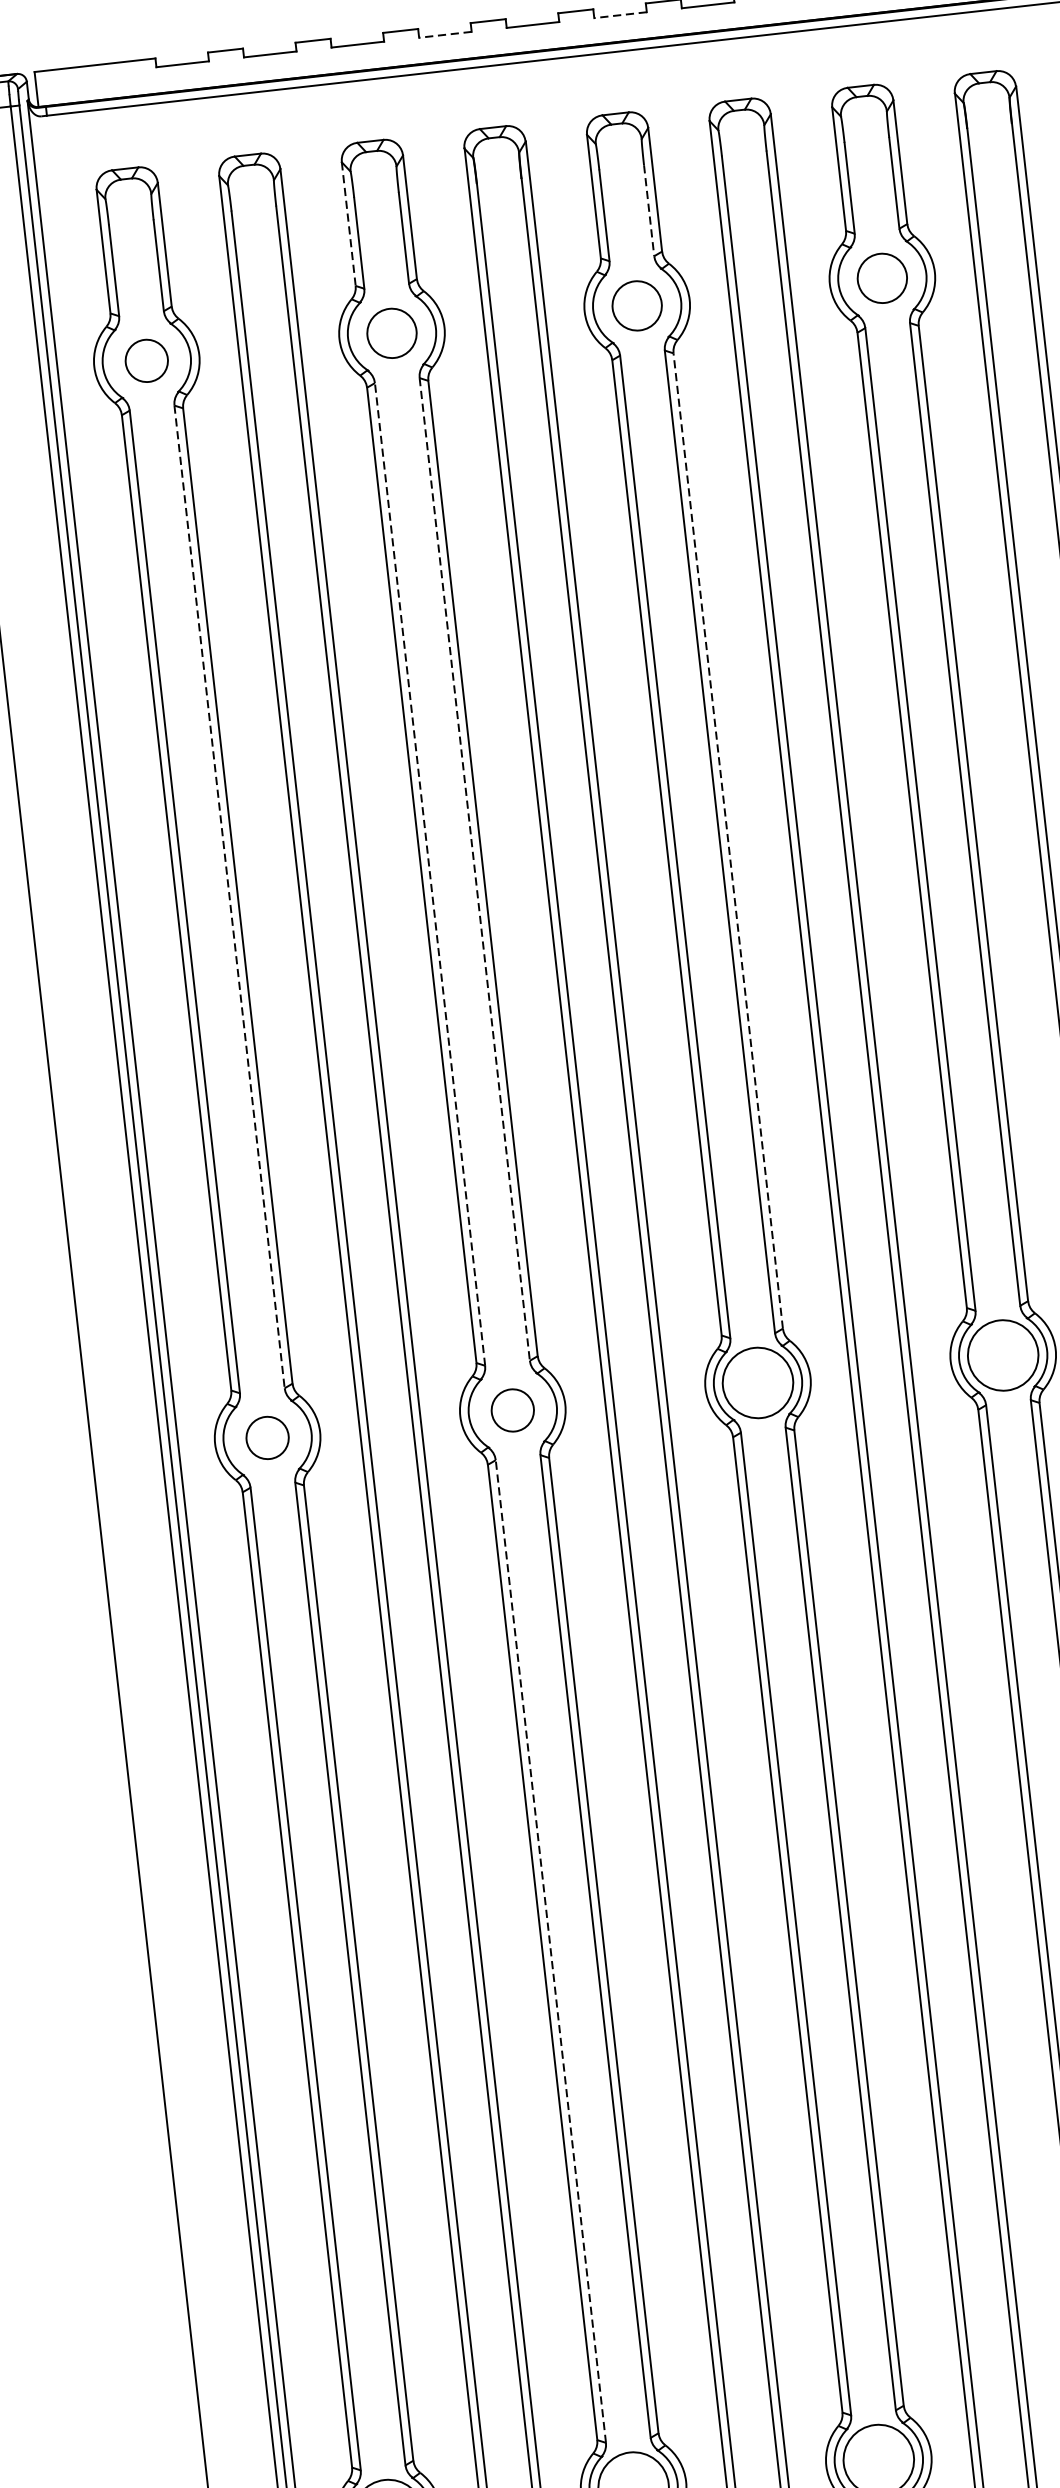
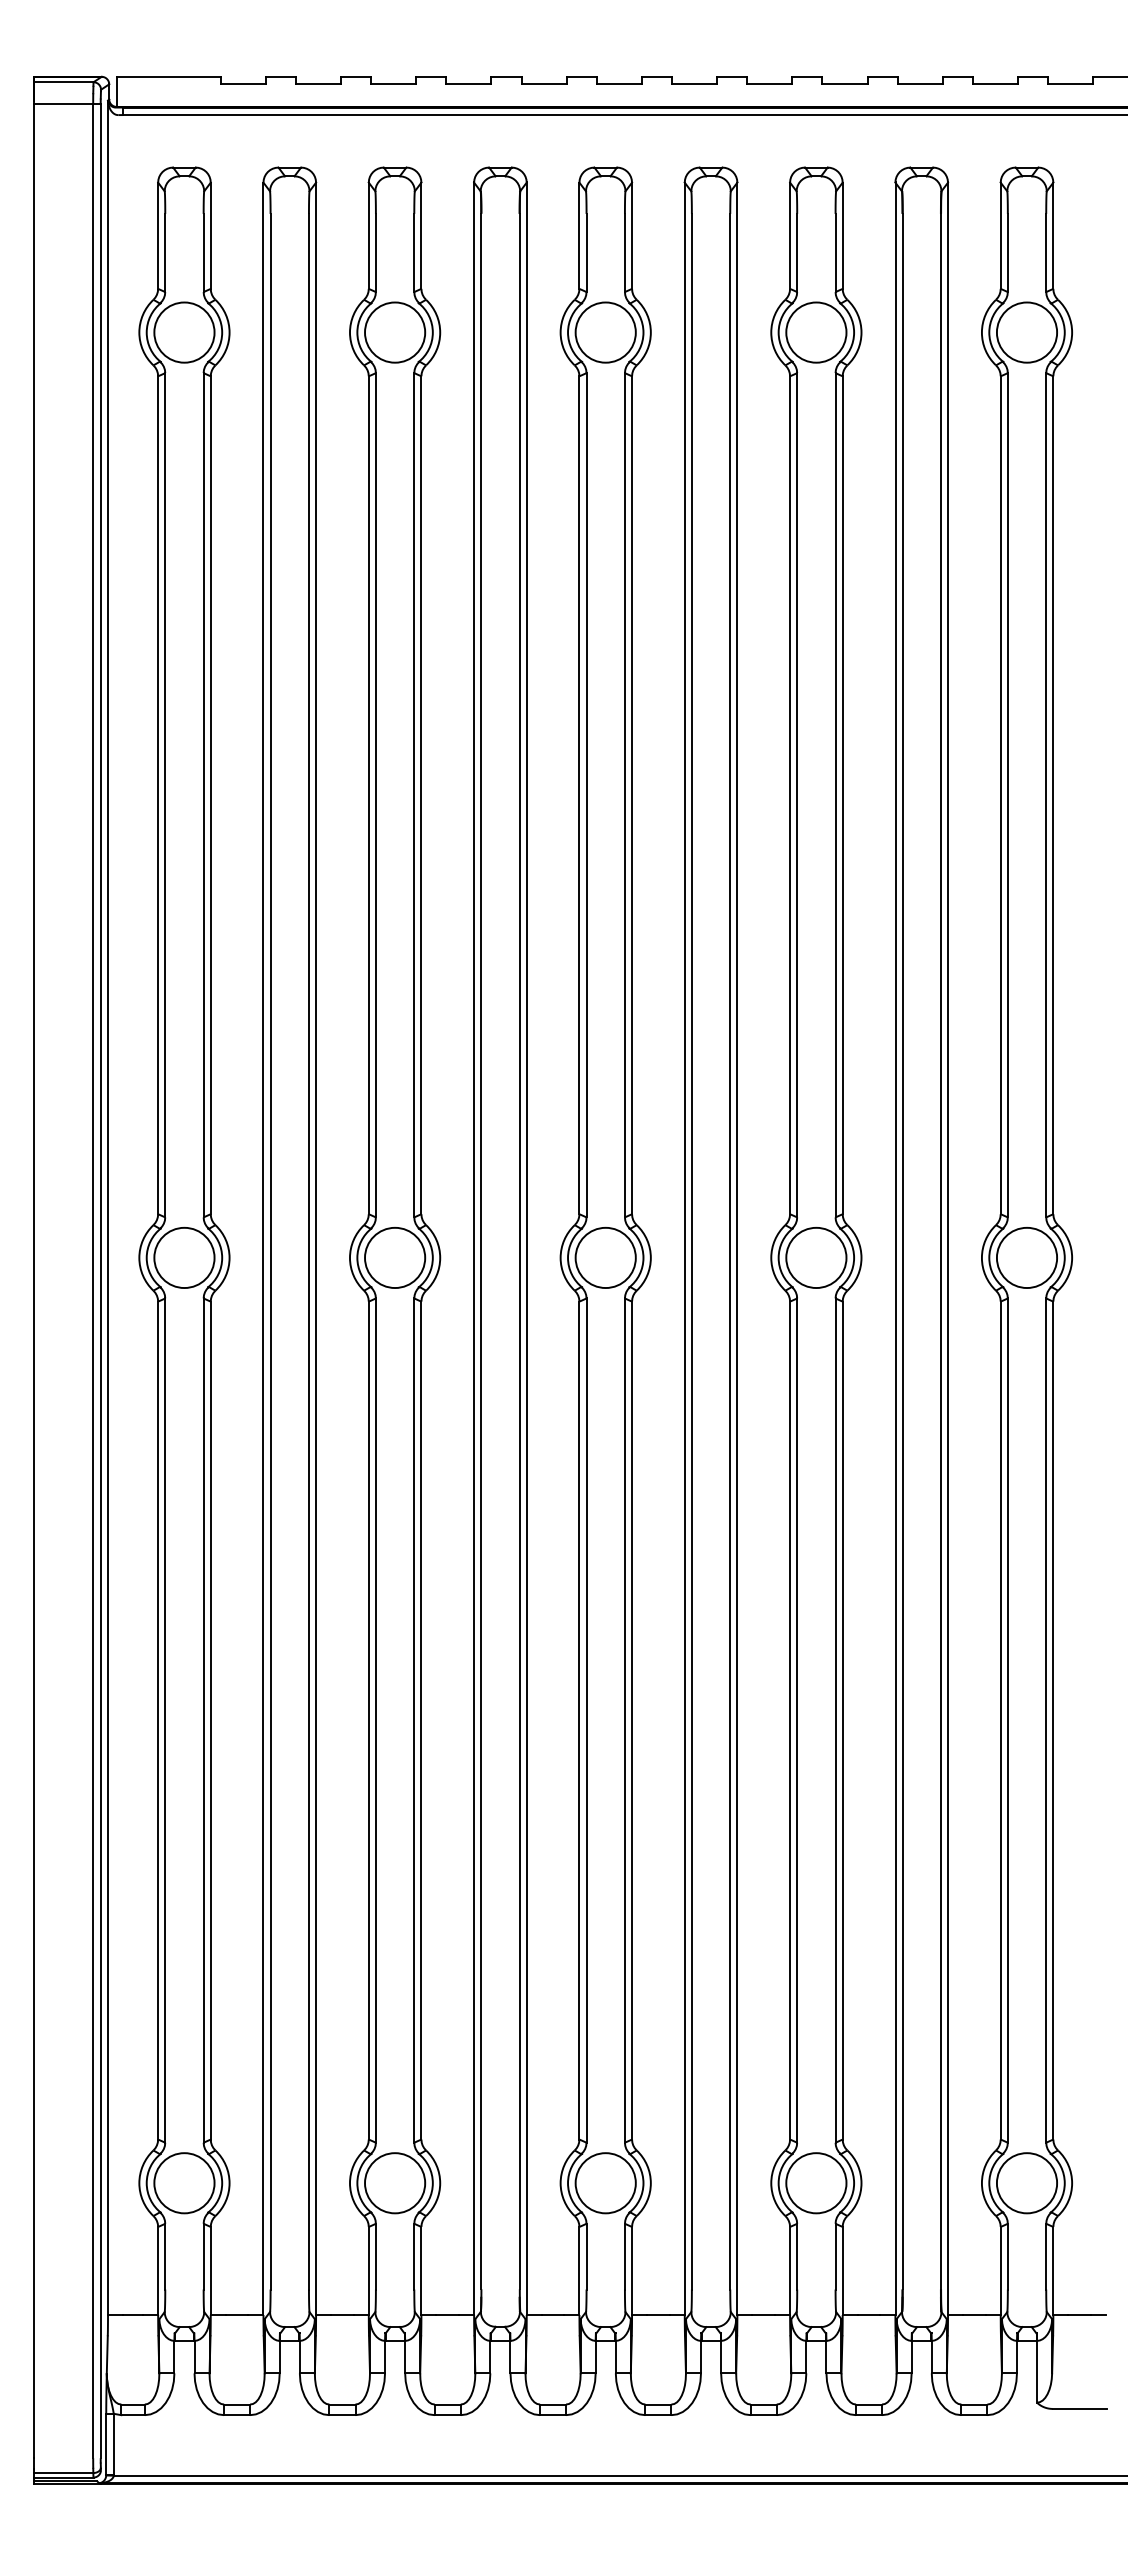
line: (620, 15) -> (619, 84), dashed -> solid
line: (445, 35) -> (468, 84), dashed -> solid
line: (648, 211) -> (624, 253), dashed -> solid
line: (348, 225) -> (368, 236), dashed -> solid
circle: (882, 278) -> (816, 332), size x1.43
circle: (636, 305) -> (605, 332), size x1.43
circle: (392, 333) -> (395, 332), size x1.43
circle: (146, 360) -> (184, 332), size x1.67
line: (728, 841) -> (632, 795), dashed -> solid
line: (475, 869) -> (414, 795), dashed -> solid
line: (429, 873) -> (375, 794), dashed -> solid
line: (229, 897) -> (203, 795), dashed -> solid
circle: (513, 1409) -> (395, 1257), size x1.67
circle: (267, 1437) -> (184, 1257), size x1.67
line: (550, 1951) -> (375, 1720), dashed -> solid

